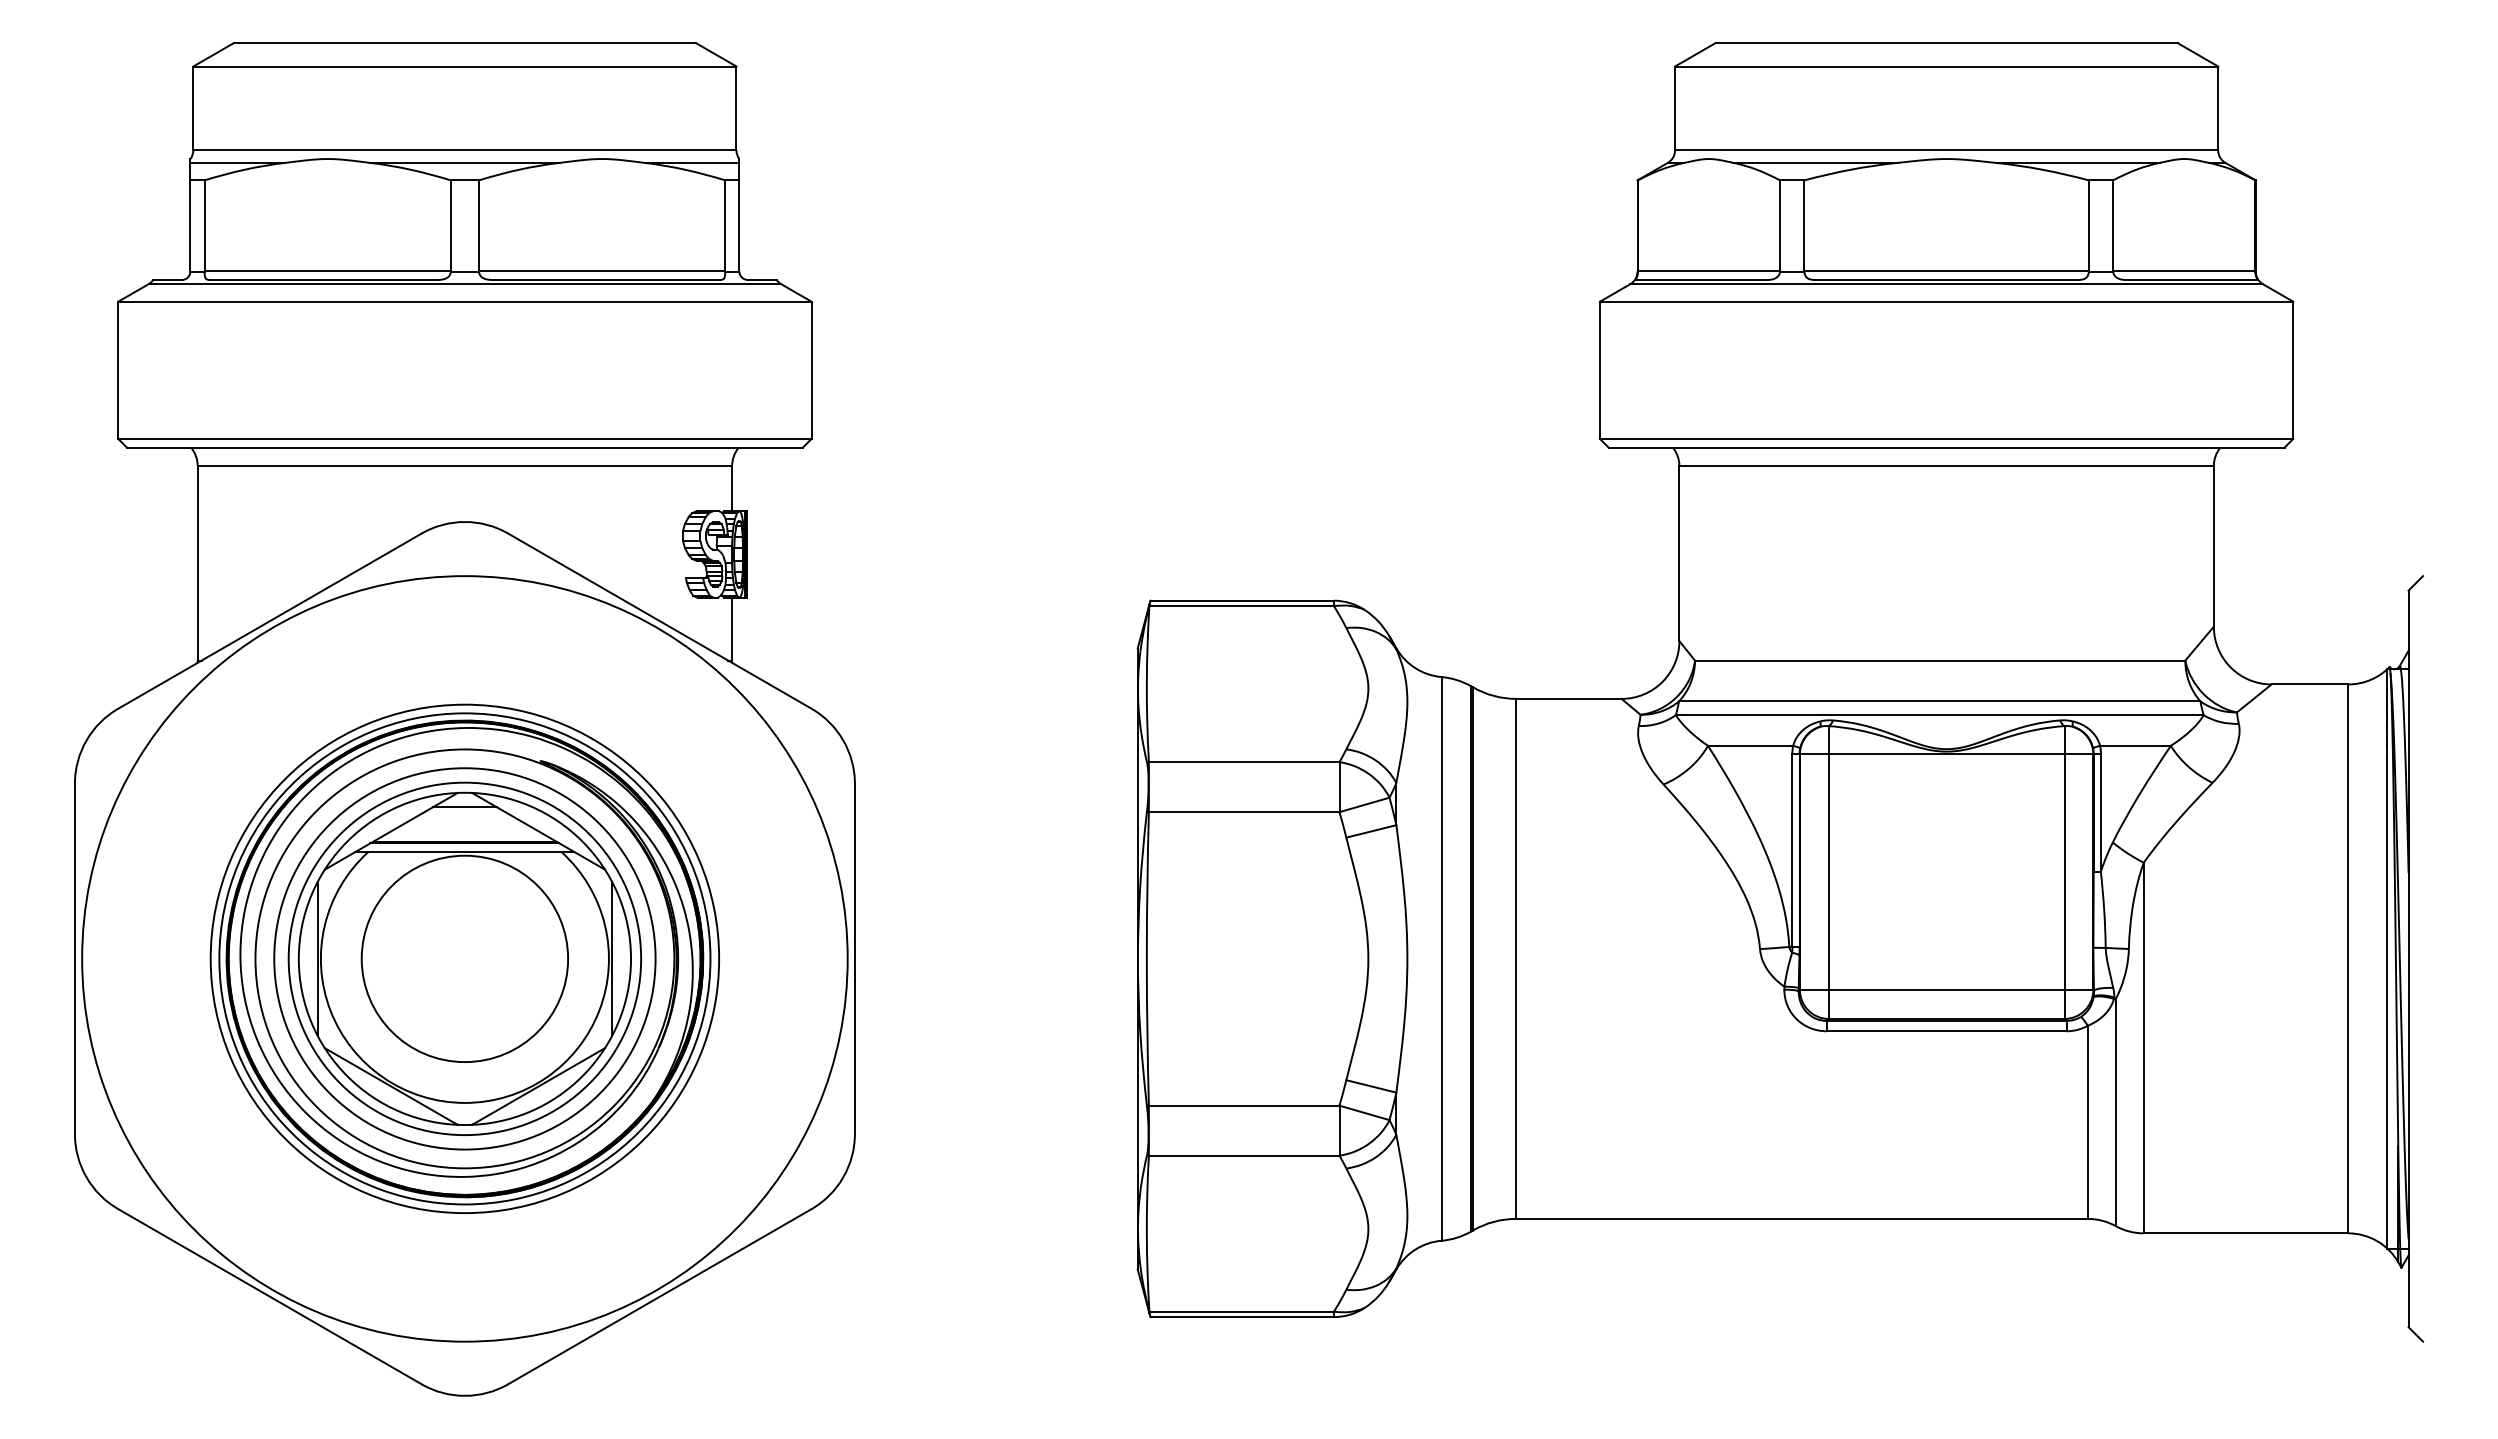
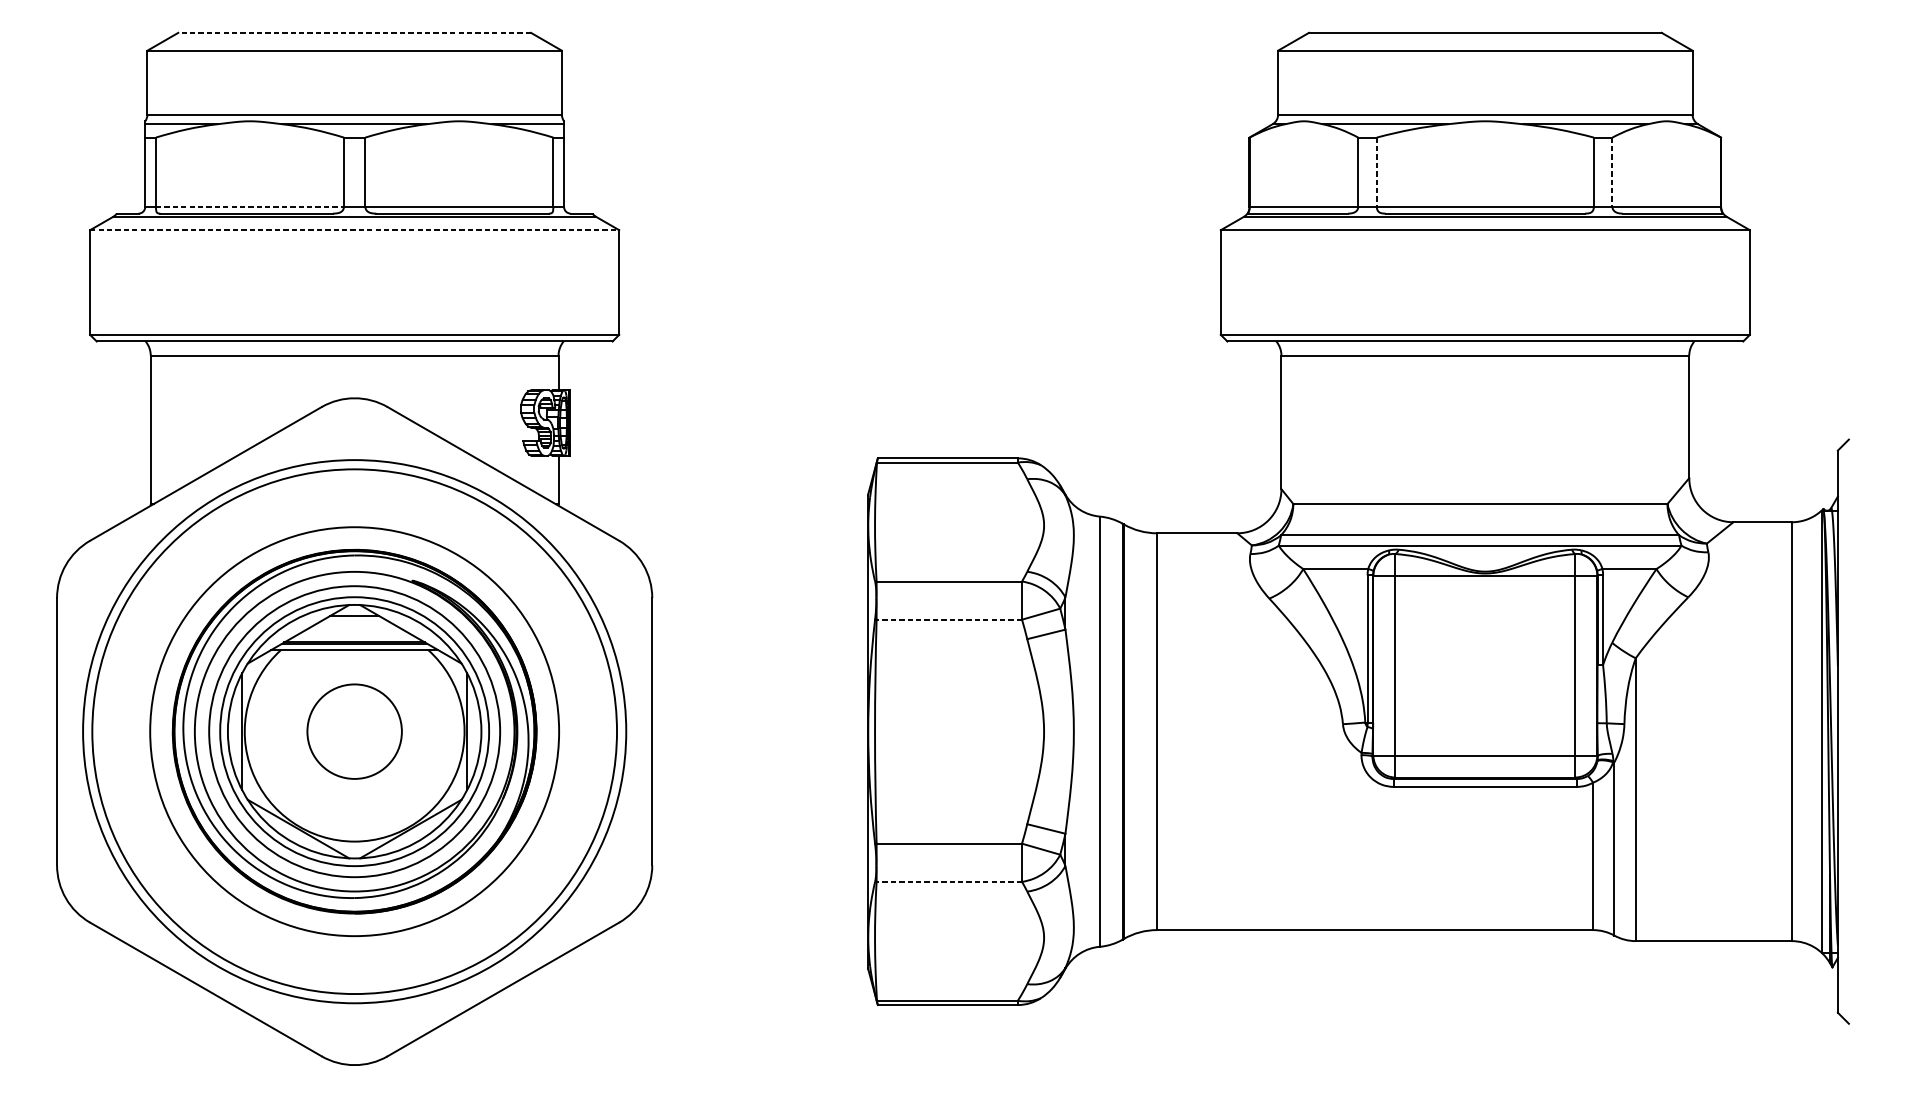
line: (464, 43) -> (354, 33), solid -> dashed
line: (1804, 226) -> (1376, 172), solid -> dashed
line: (2113, 226) -> (1612, 172), solid -> dashed
line: (328, 271) -> (250, 207), solid -> dashed
line: (464, 301) -> (354, 230), solid -> dashed
line: (1243, 812) -> (948, 619), solid -> dashed
circle: (464, 958) -> (354, 731), size x0.6
circle: (464, 958) -> (354, 731), size x0.7
circle: (464, 958) -> (354, 731), size x1.4
circle: (464, 958) -> (354, 731), size x1.4
line: (1243, 1155) -> (948, 881), solid -> dashed

